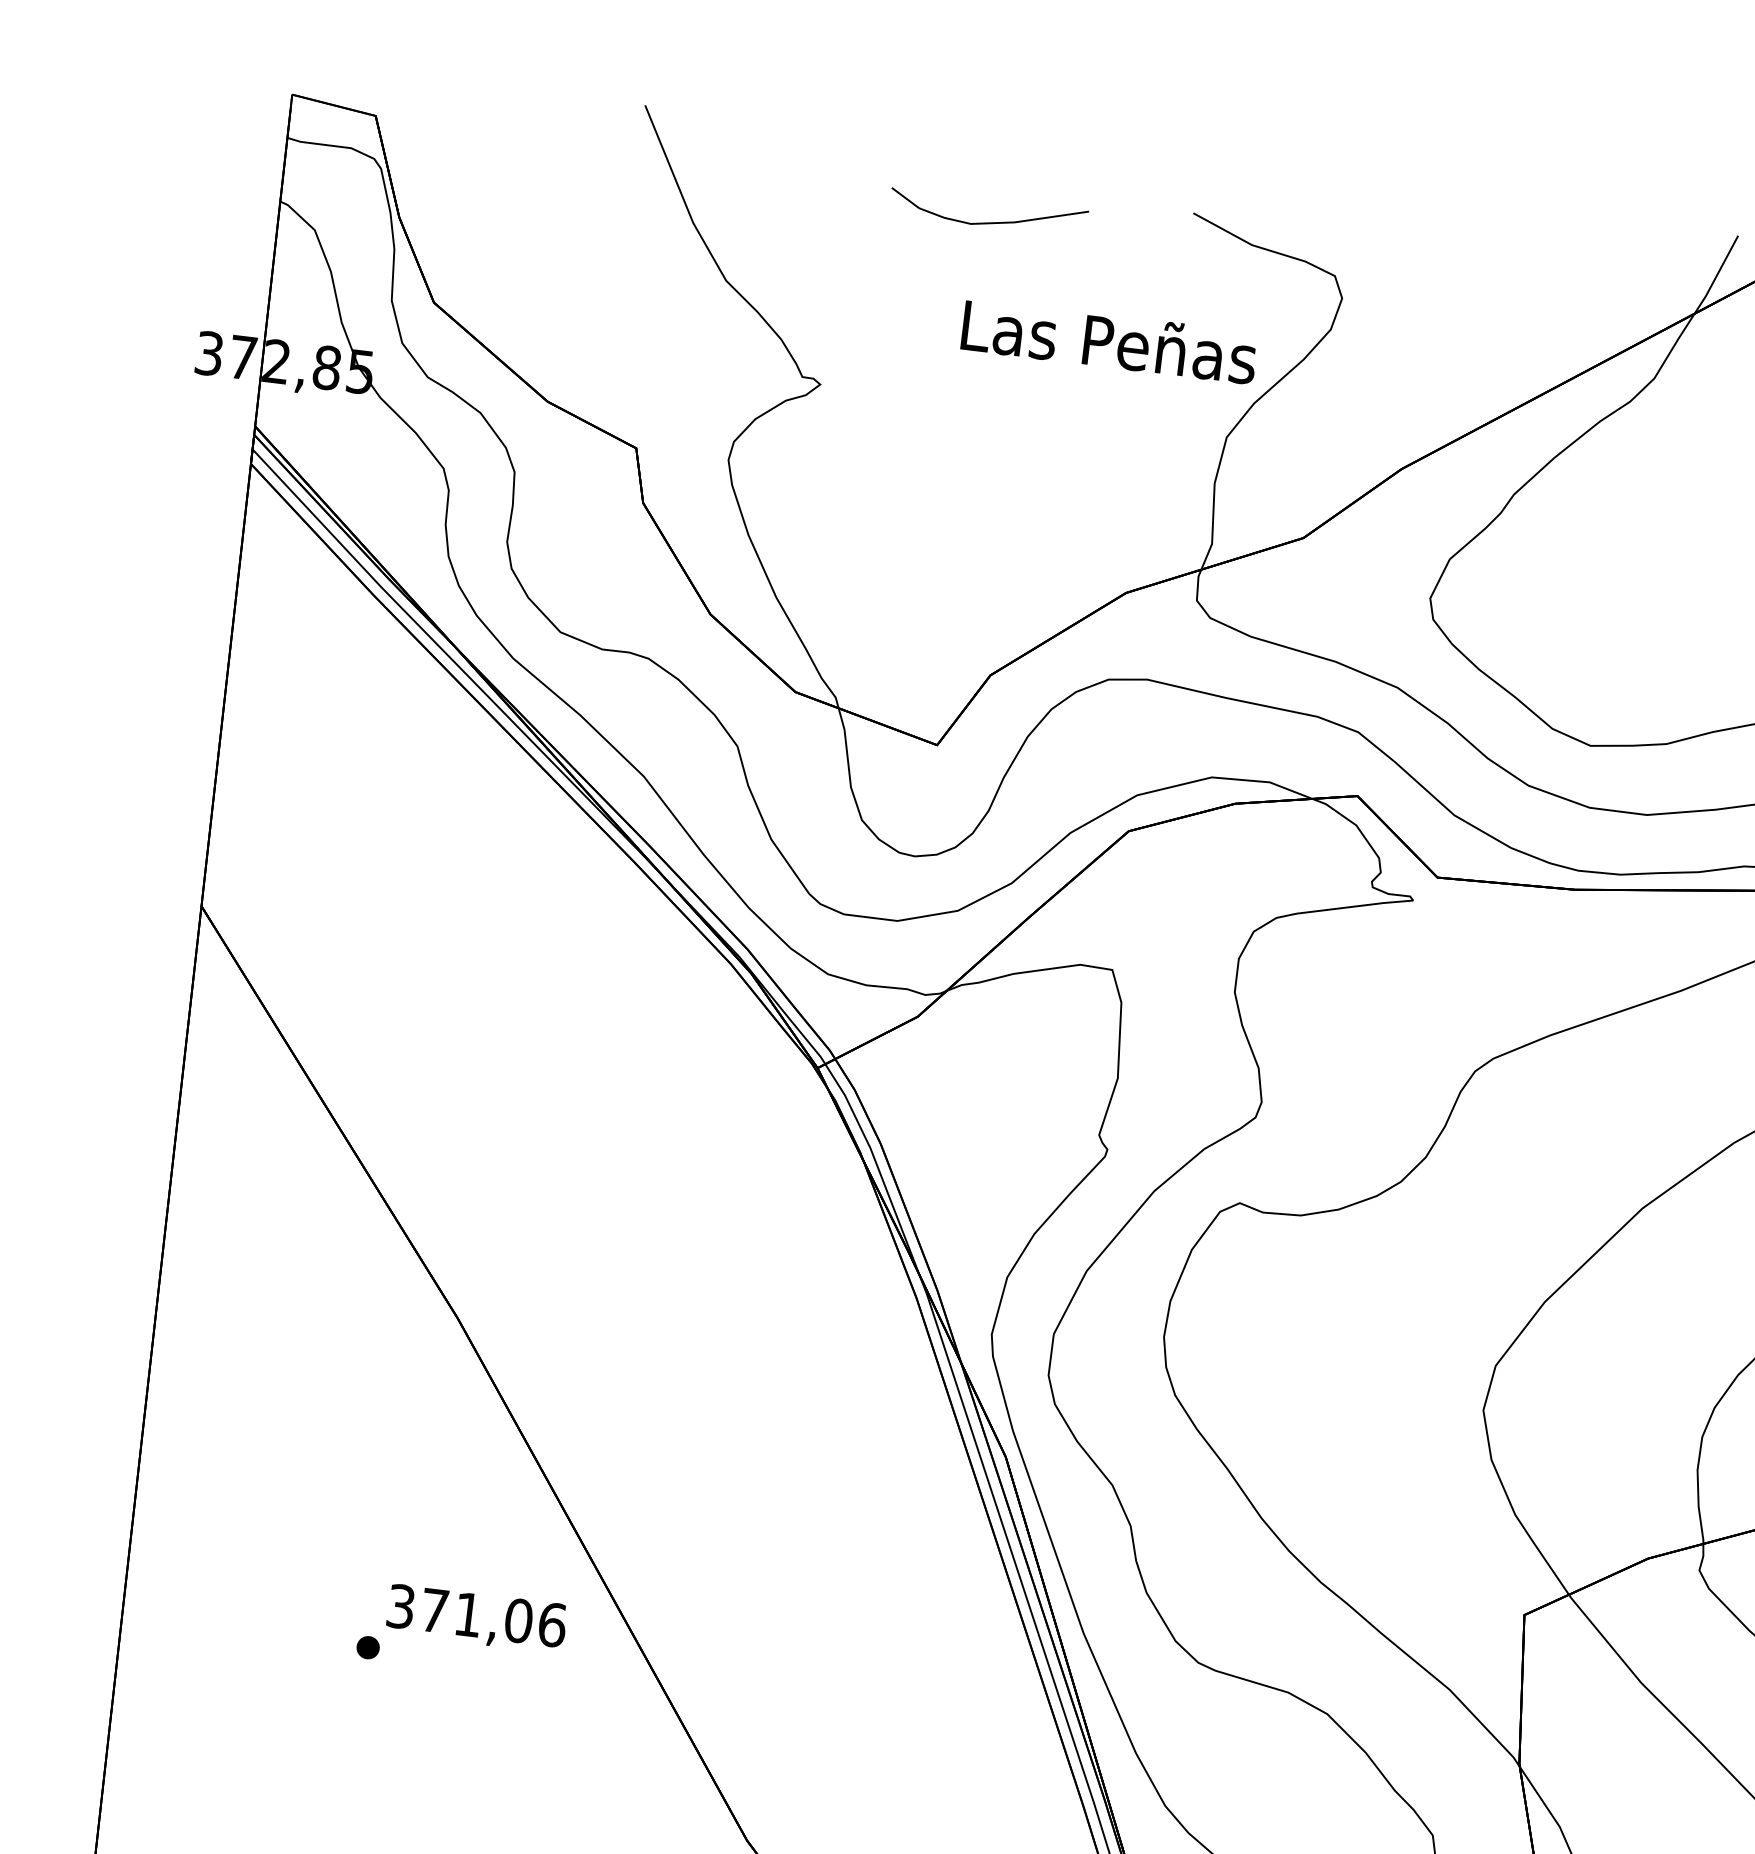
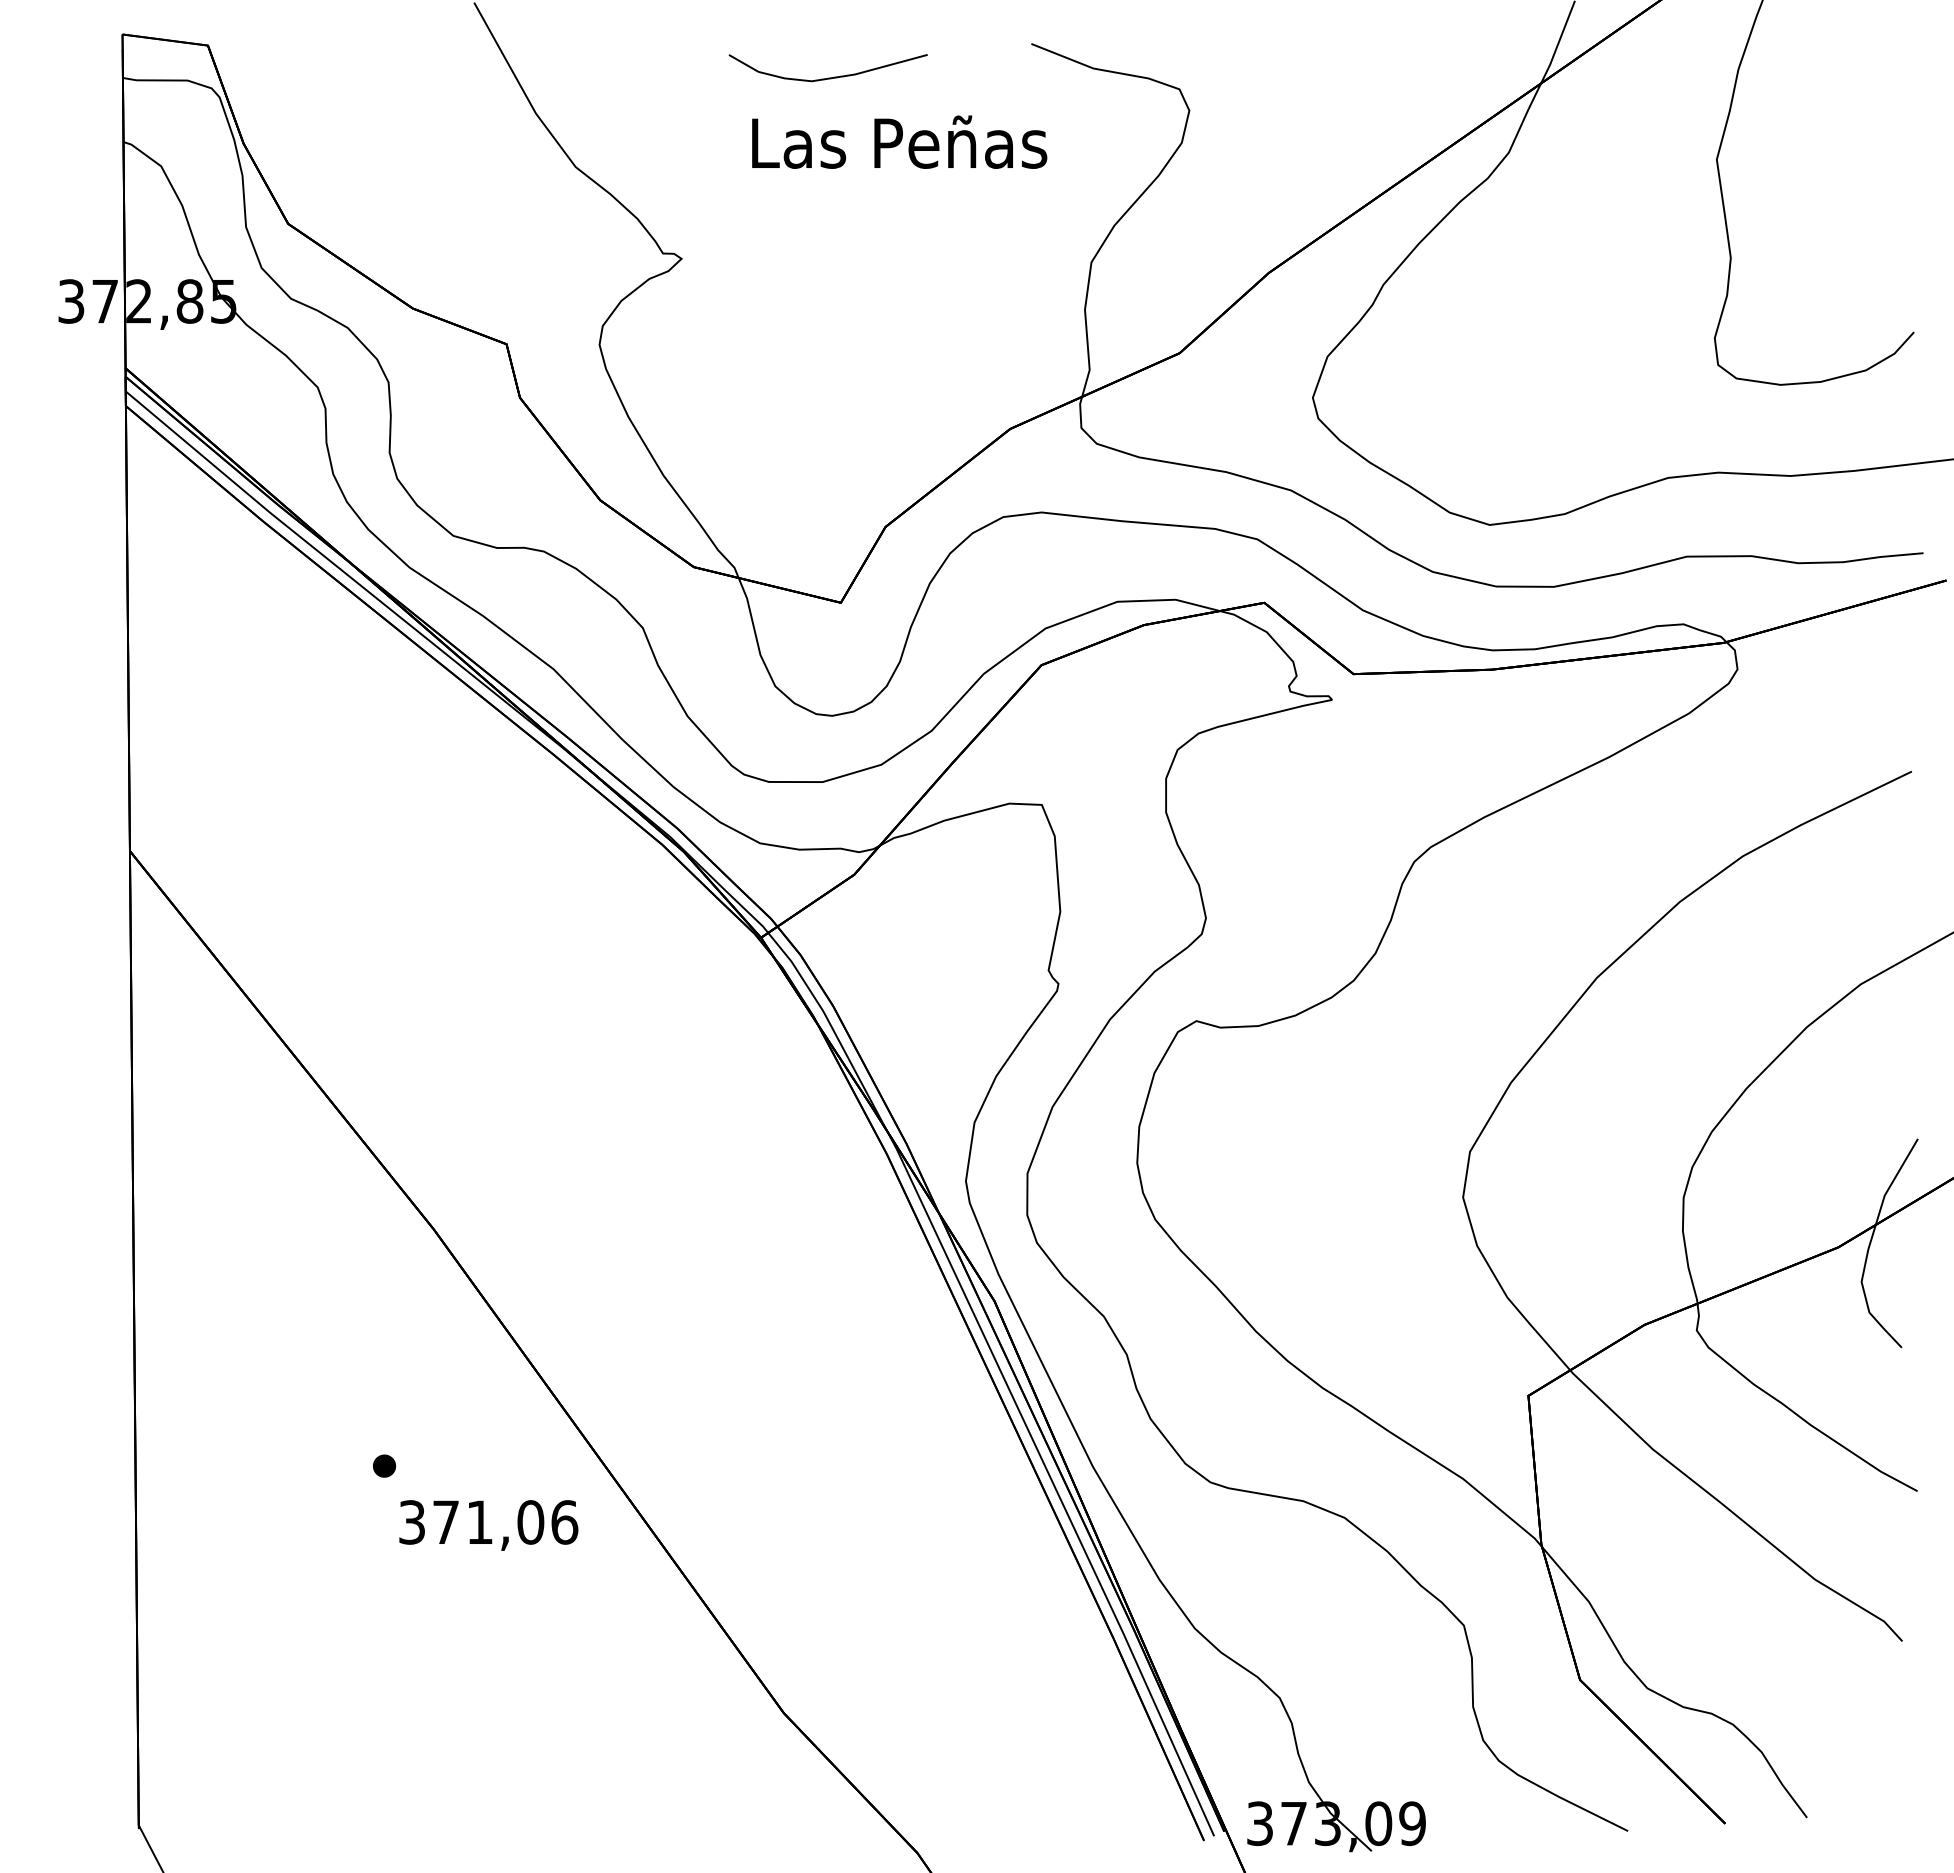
text: (1109, 340) -> (899, 141), moved
part: (368, 1647) -> (384, 1465), moved

